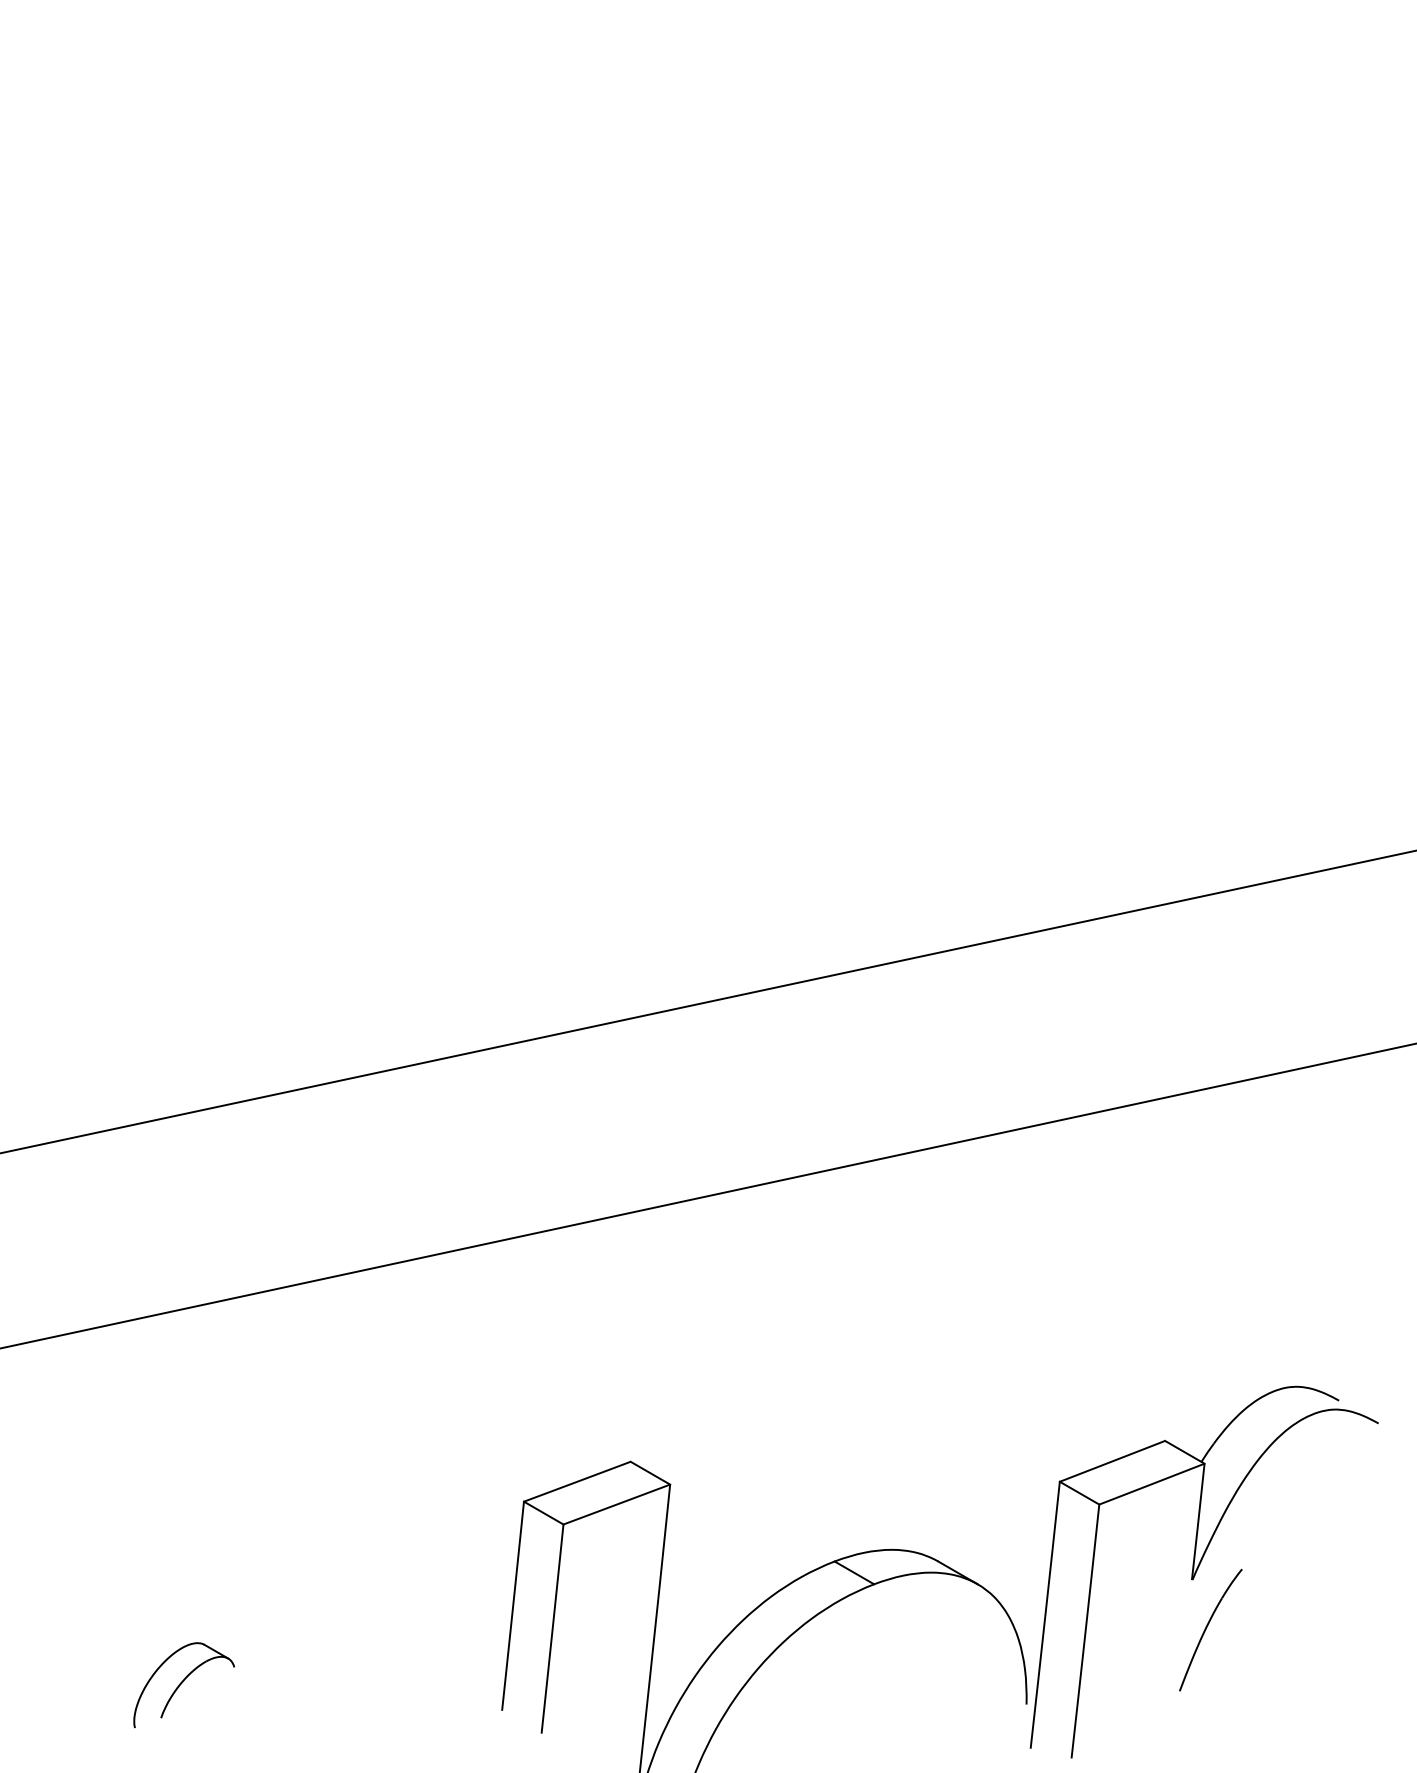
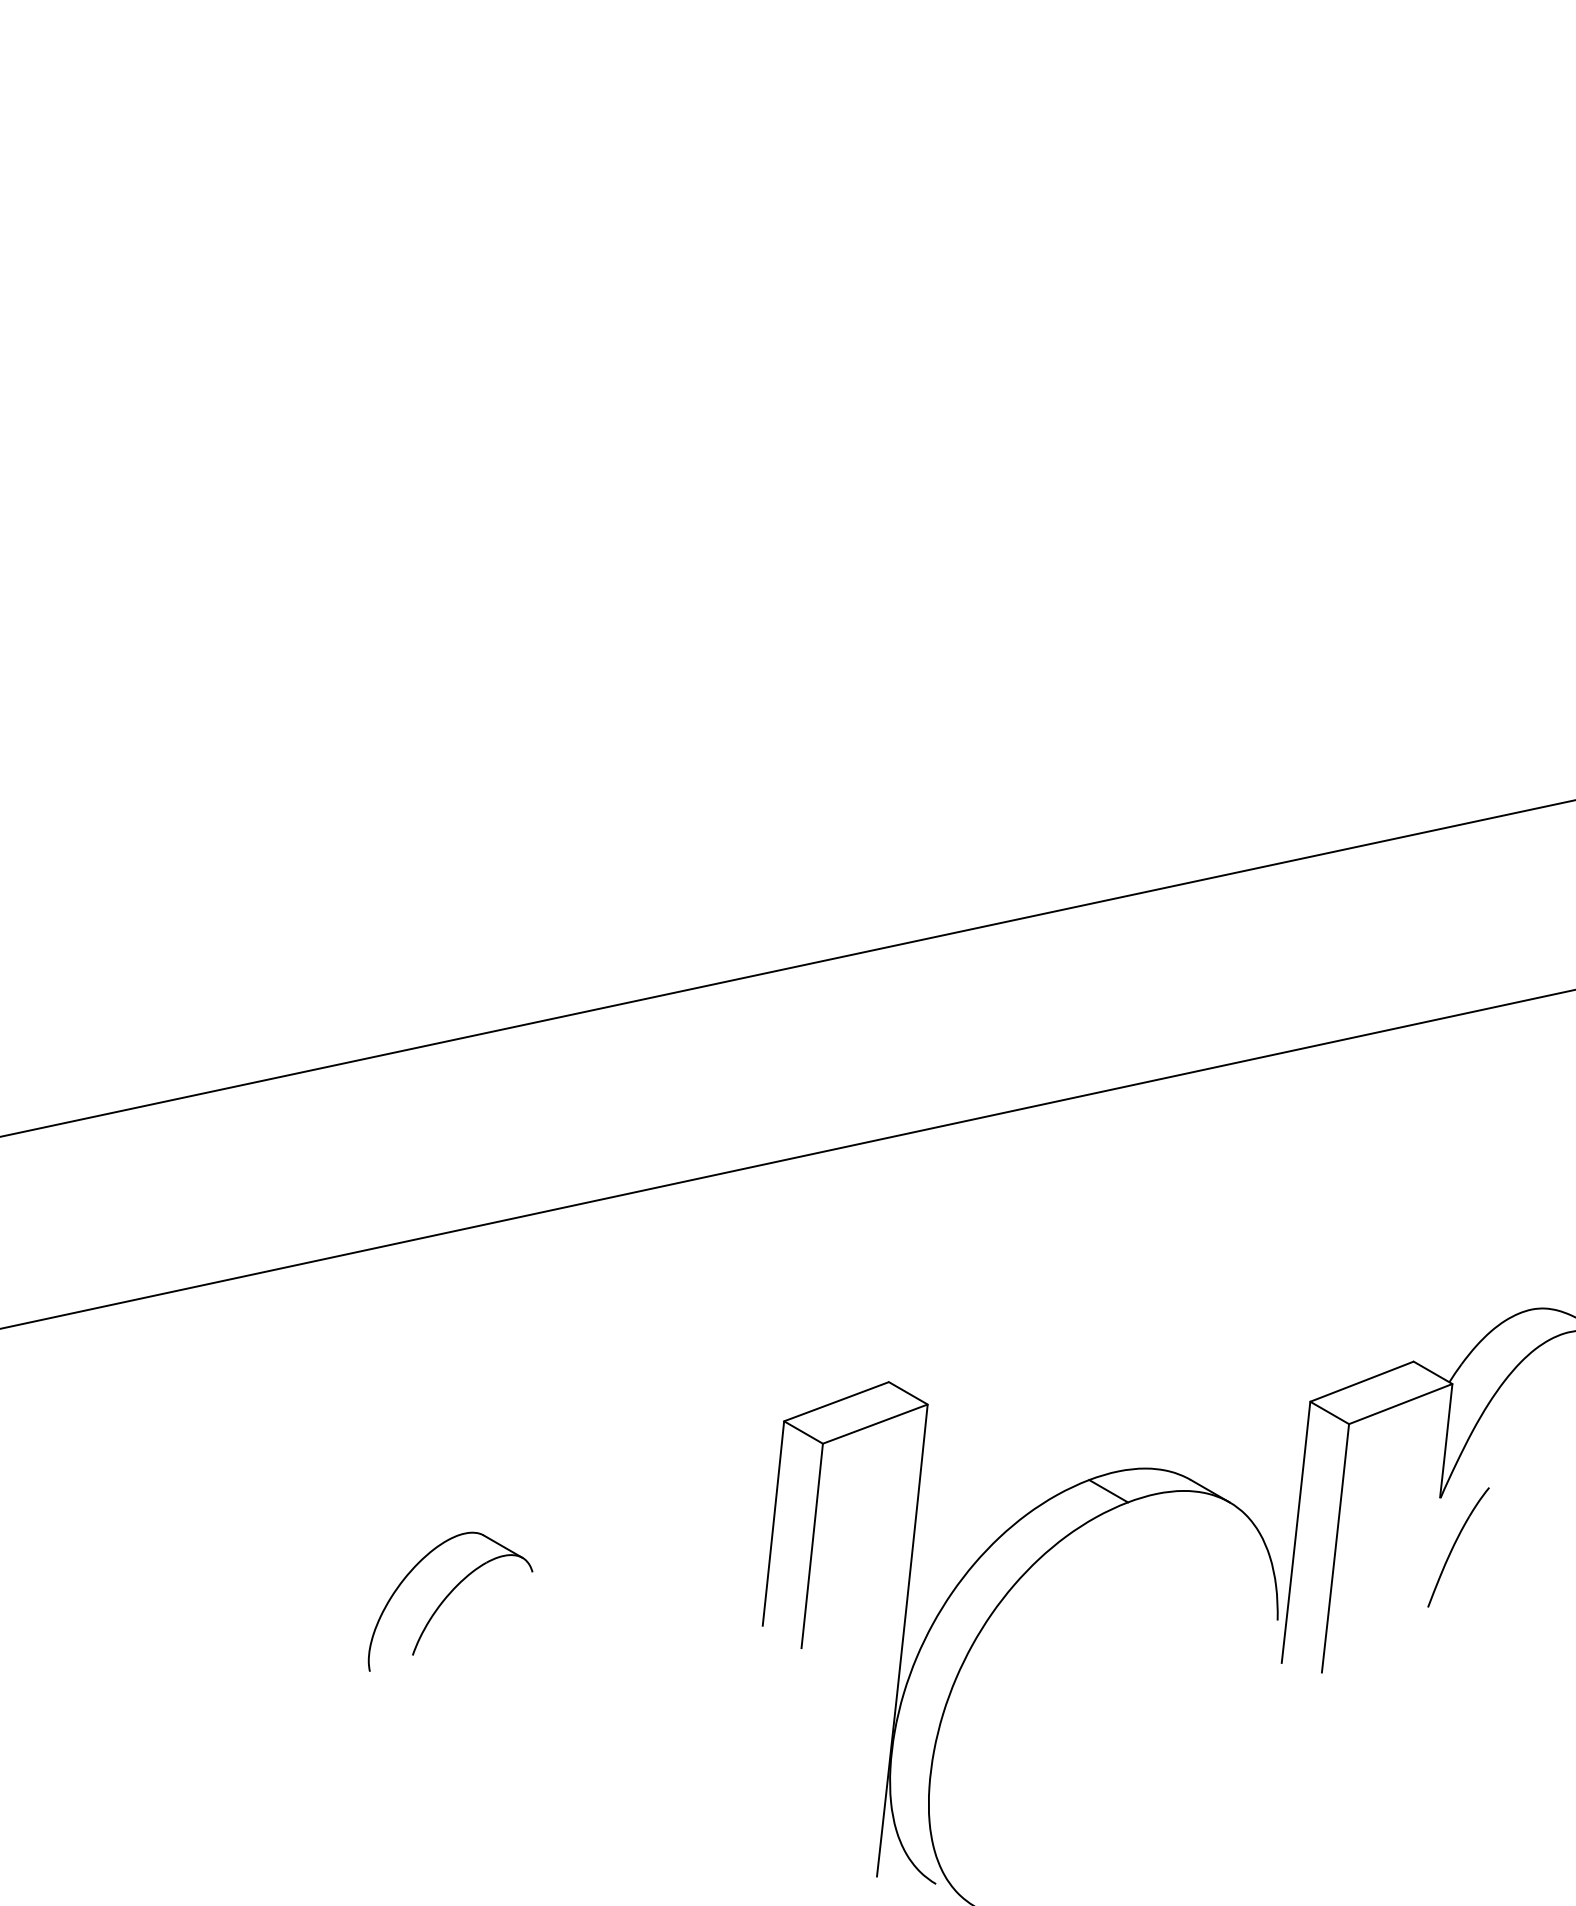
part: (184, 1685) -> (450, 1601), size x1.67

